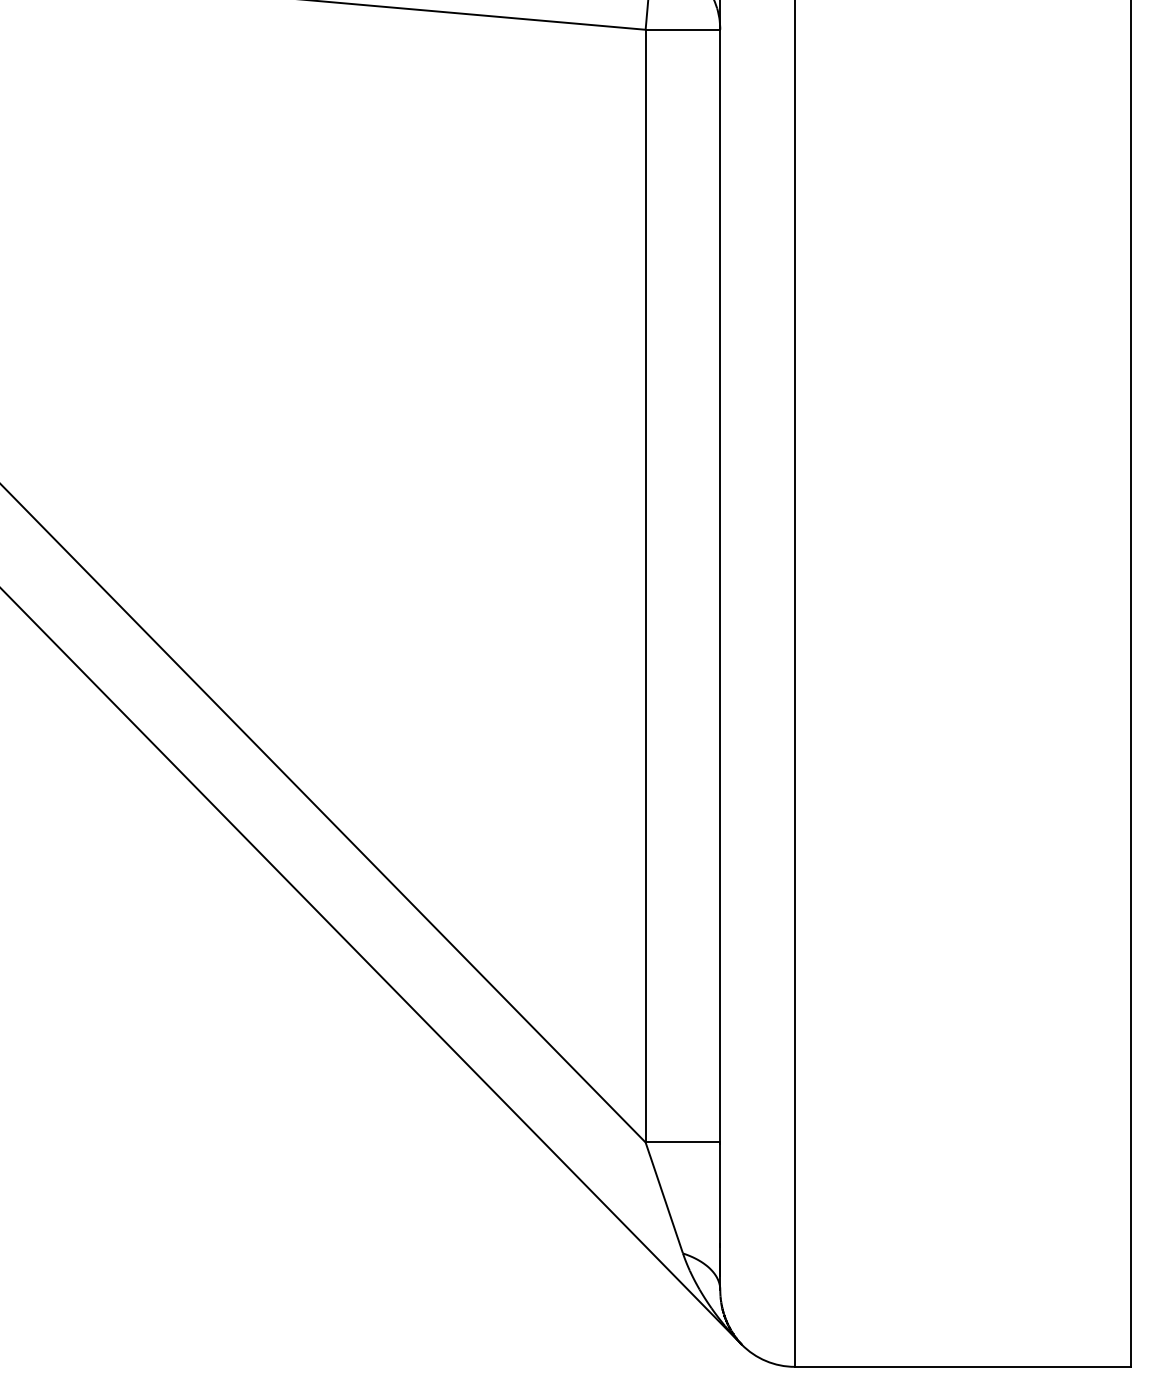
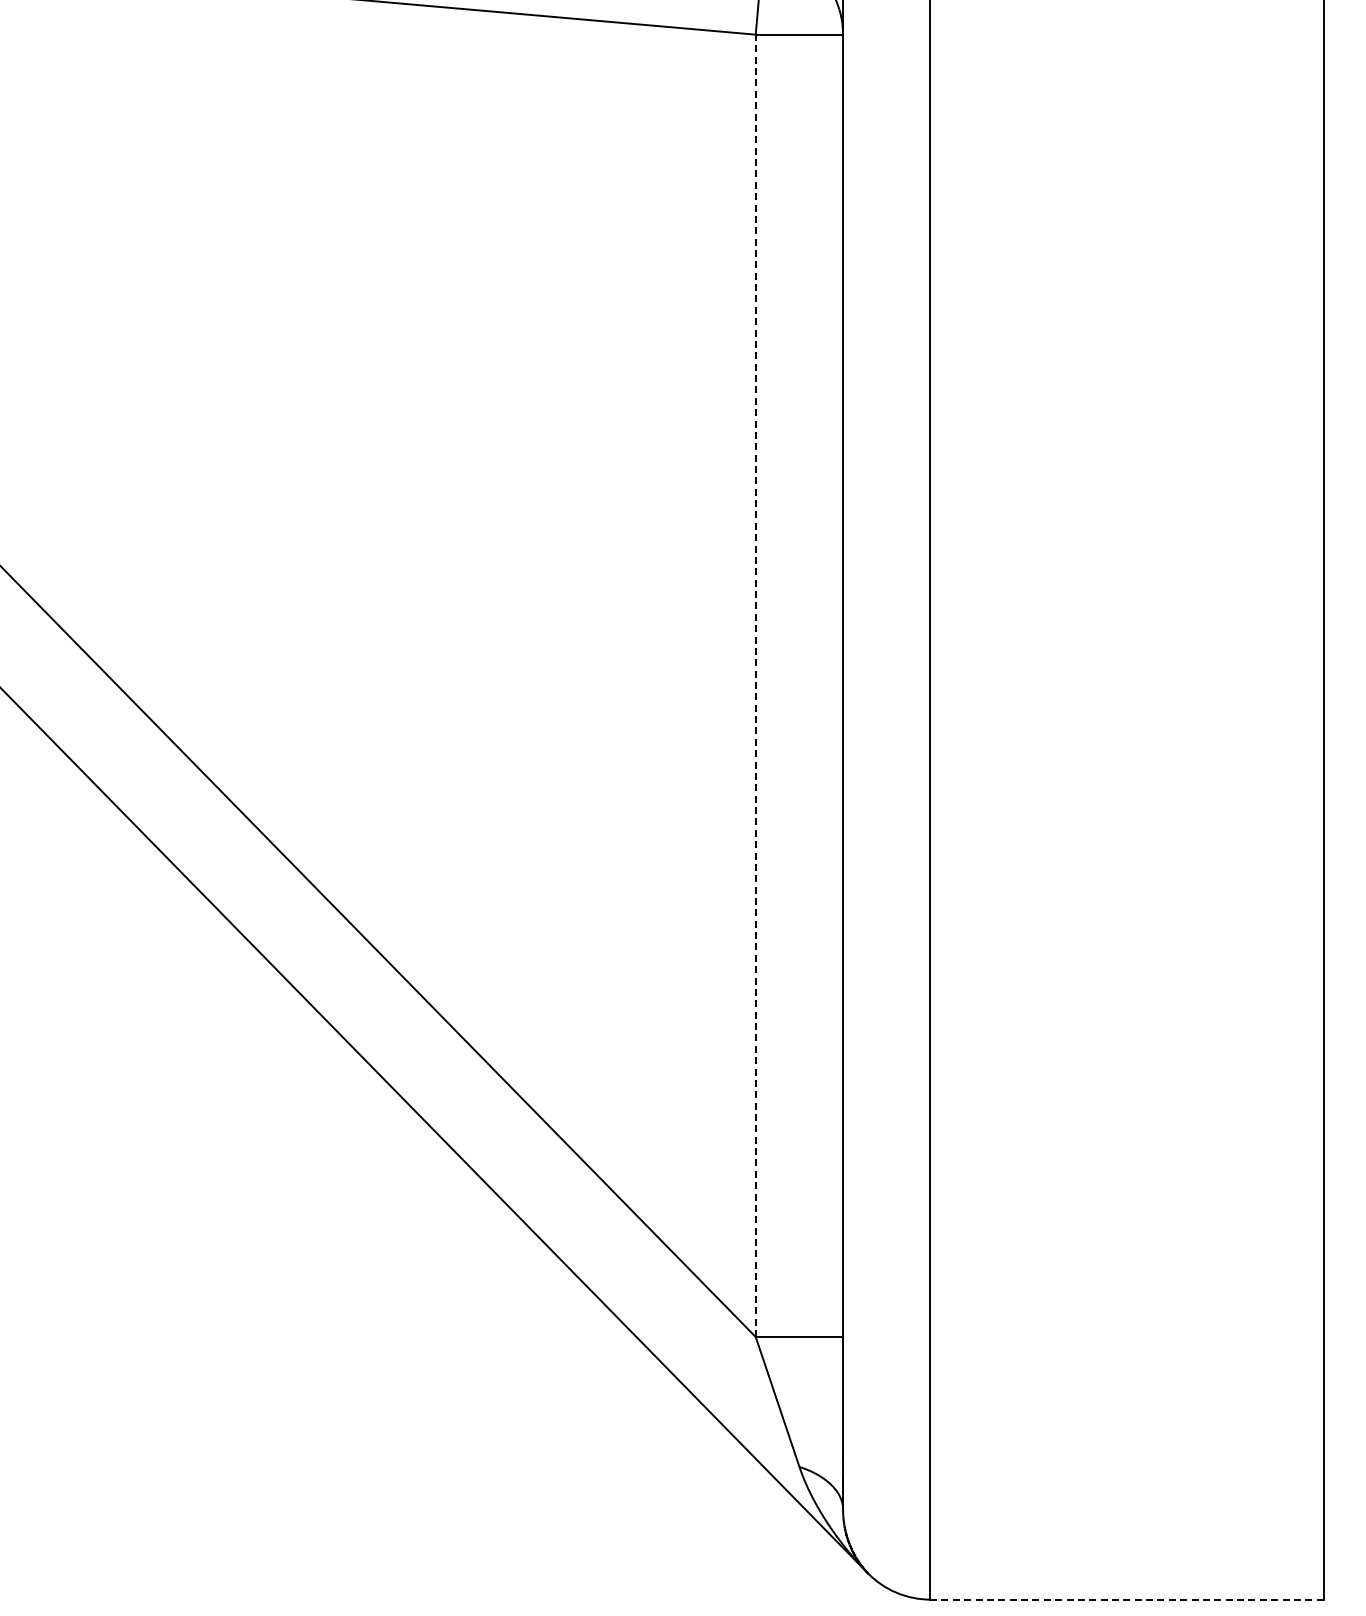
line: (645, 585) -> (755, 685), solid -> dashed
line: (963, 1366) -> (1127, 1599), solid -> dashed

